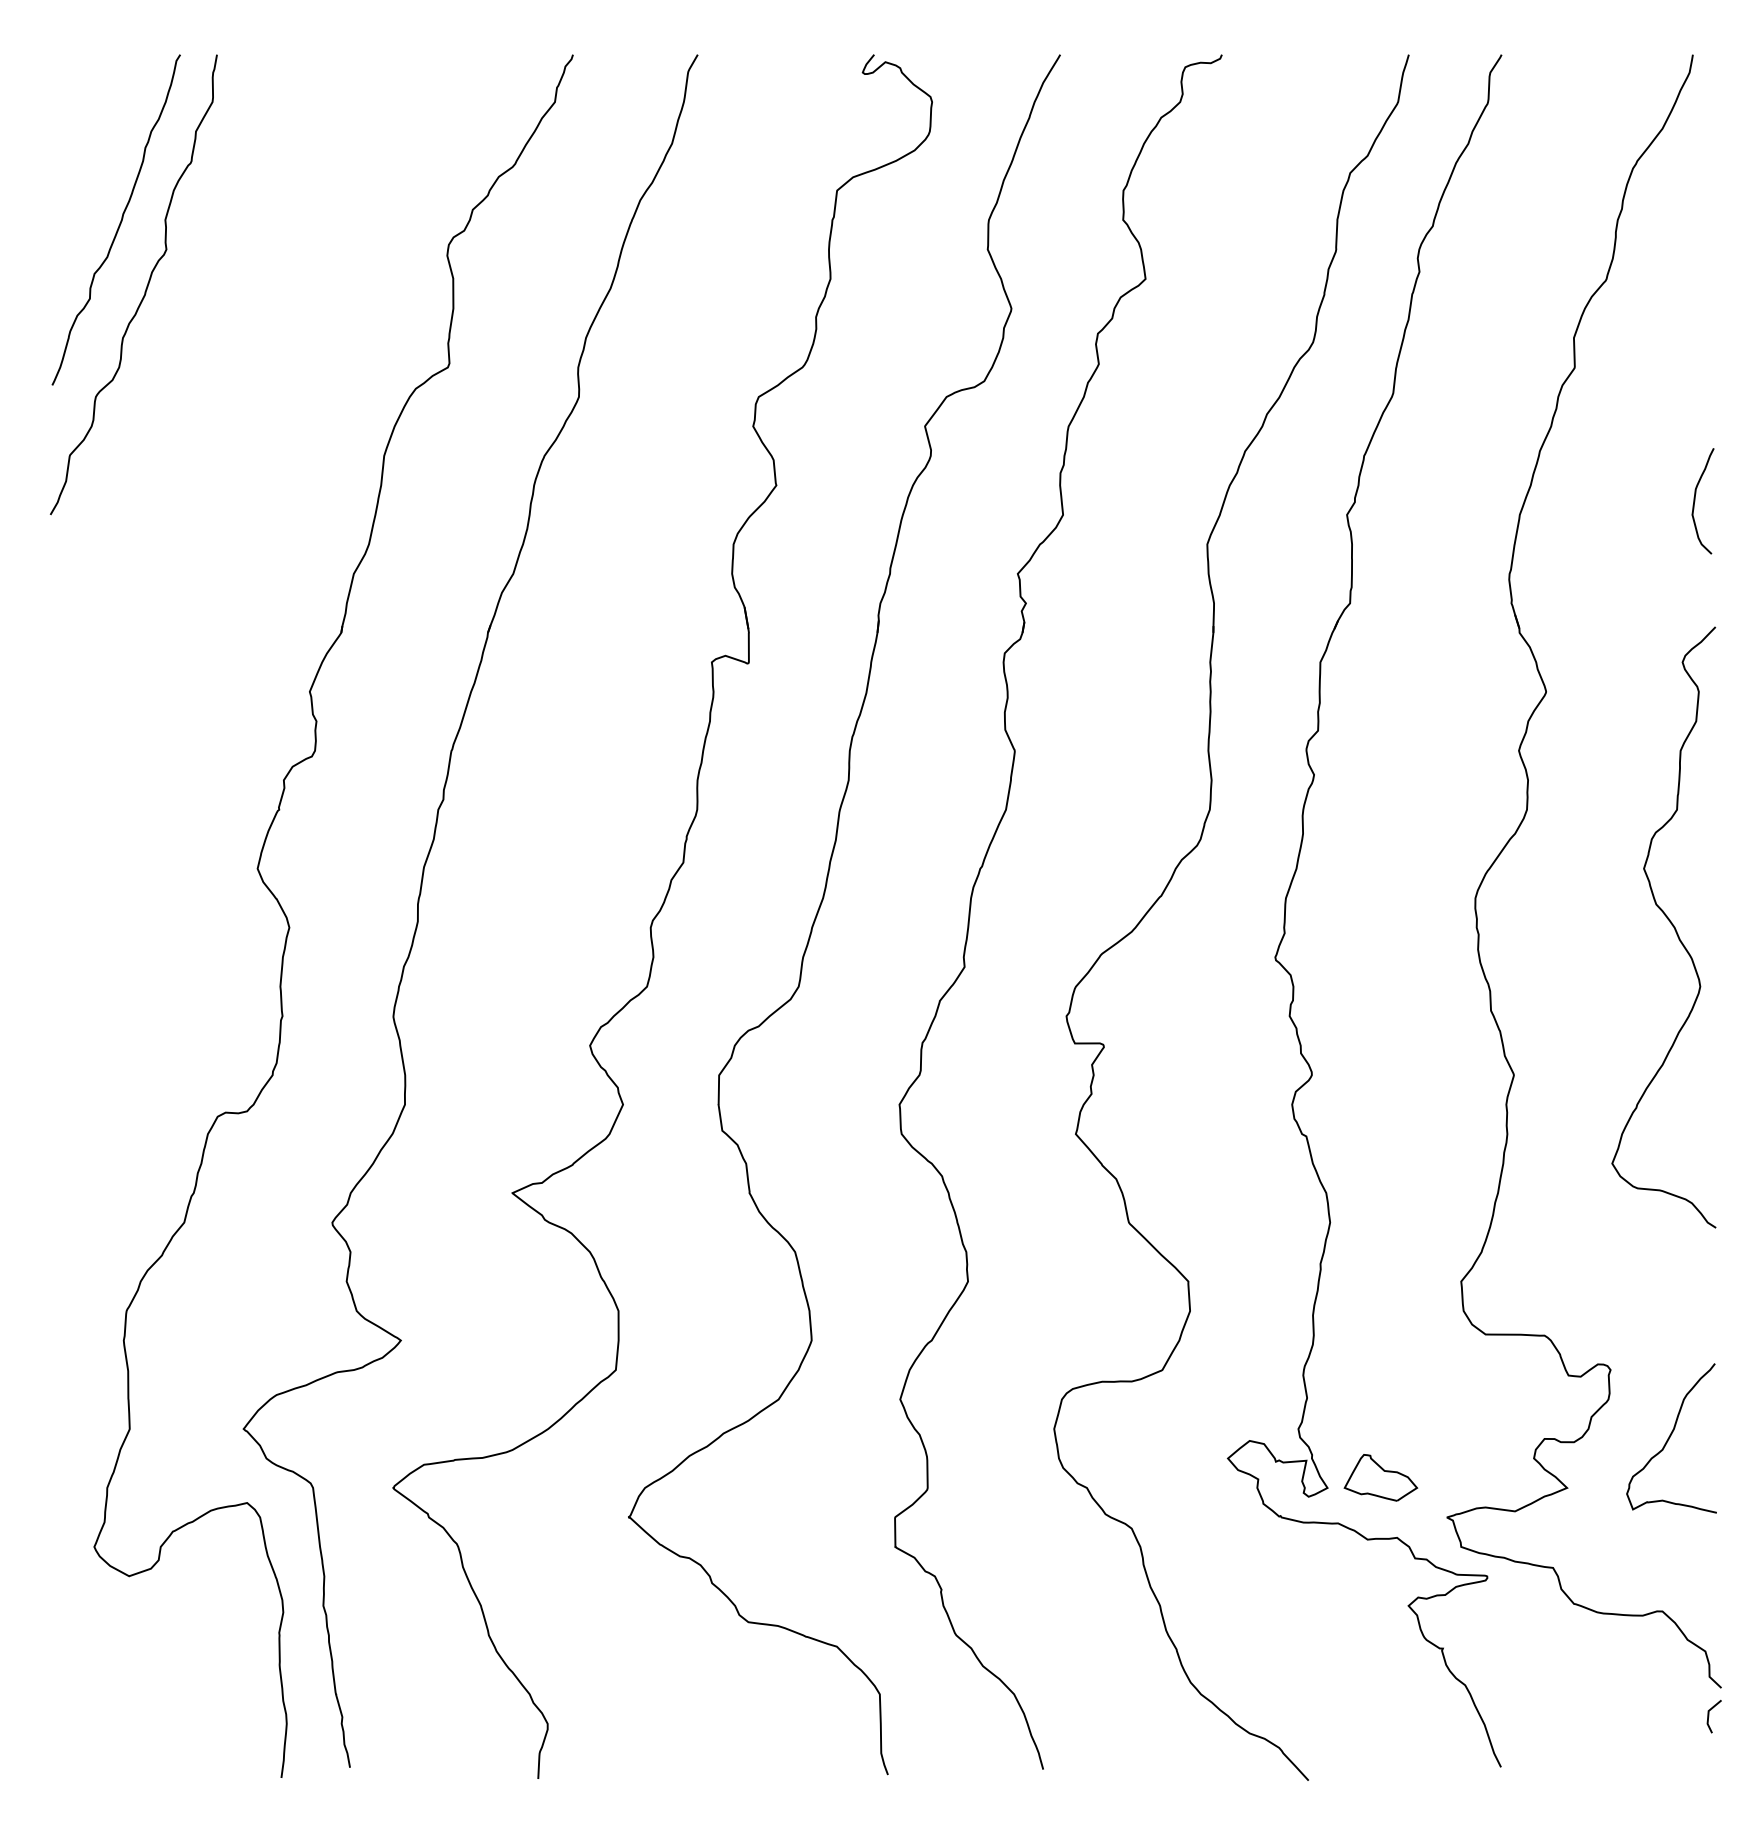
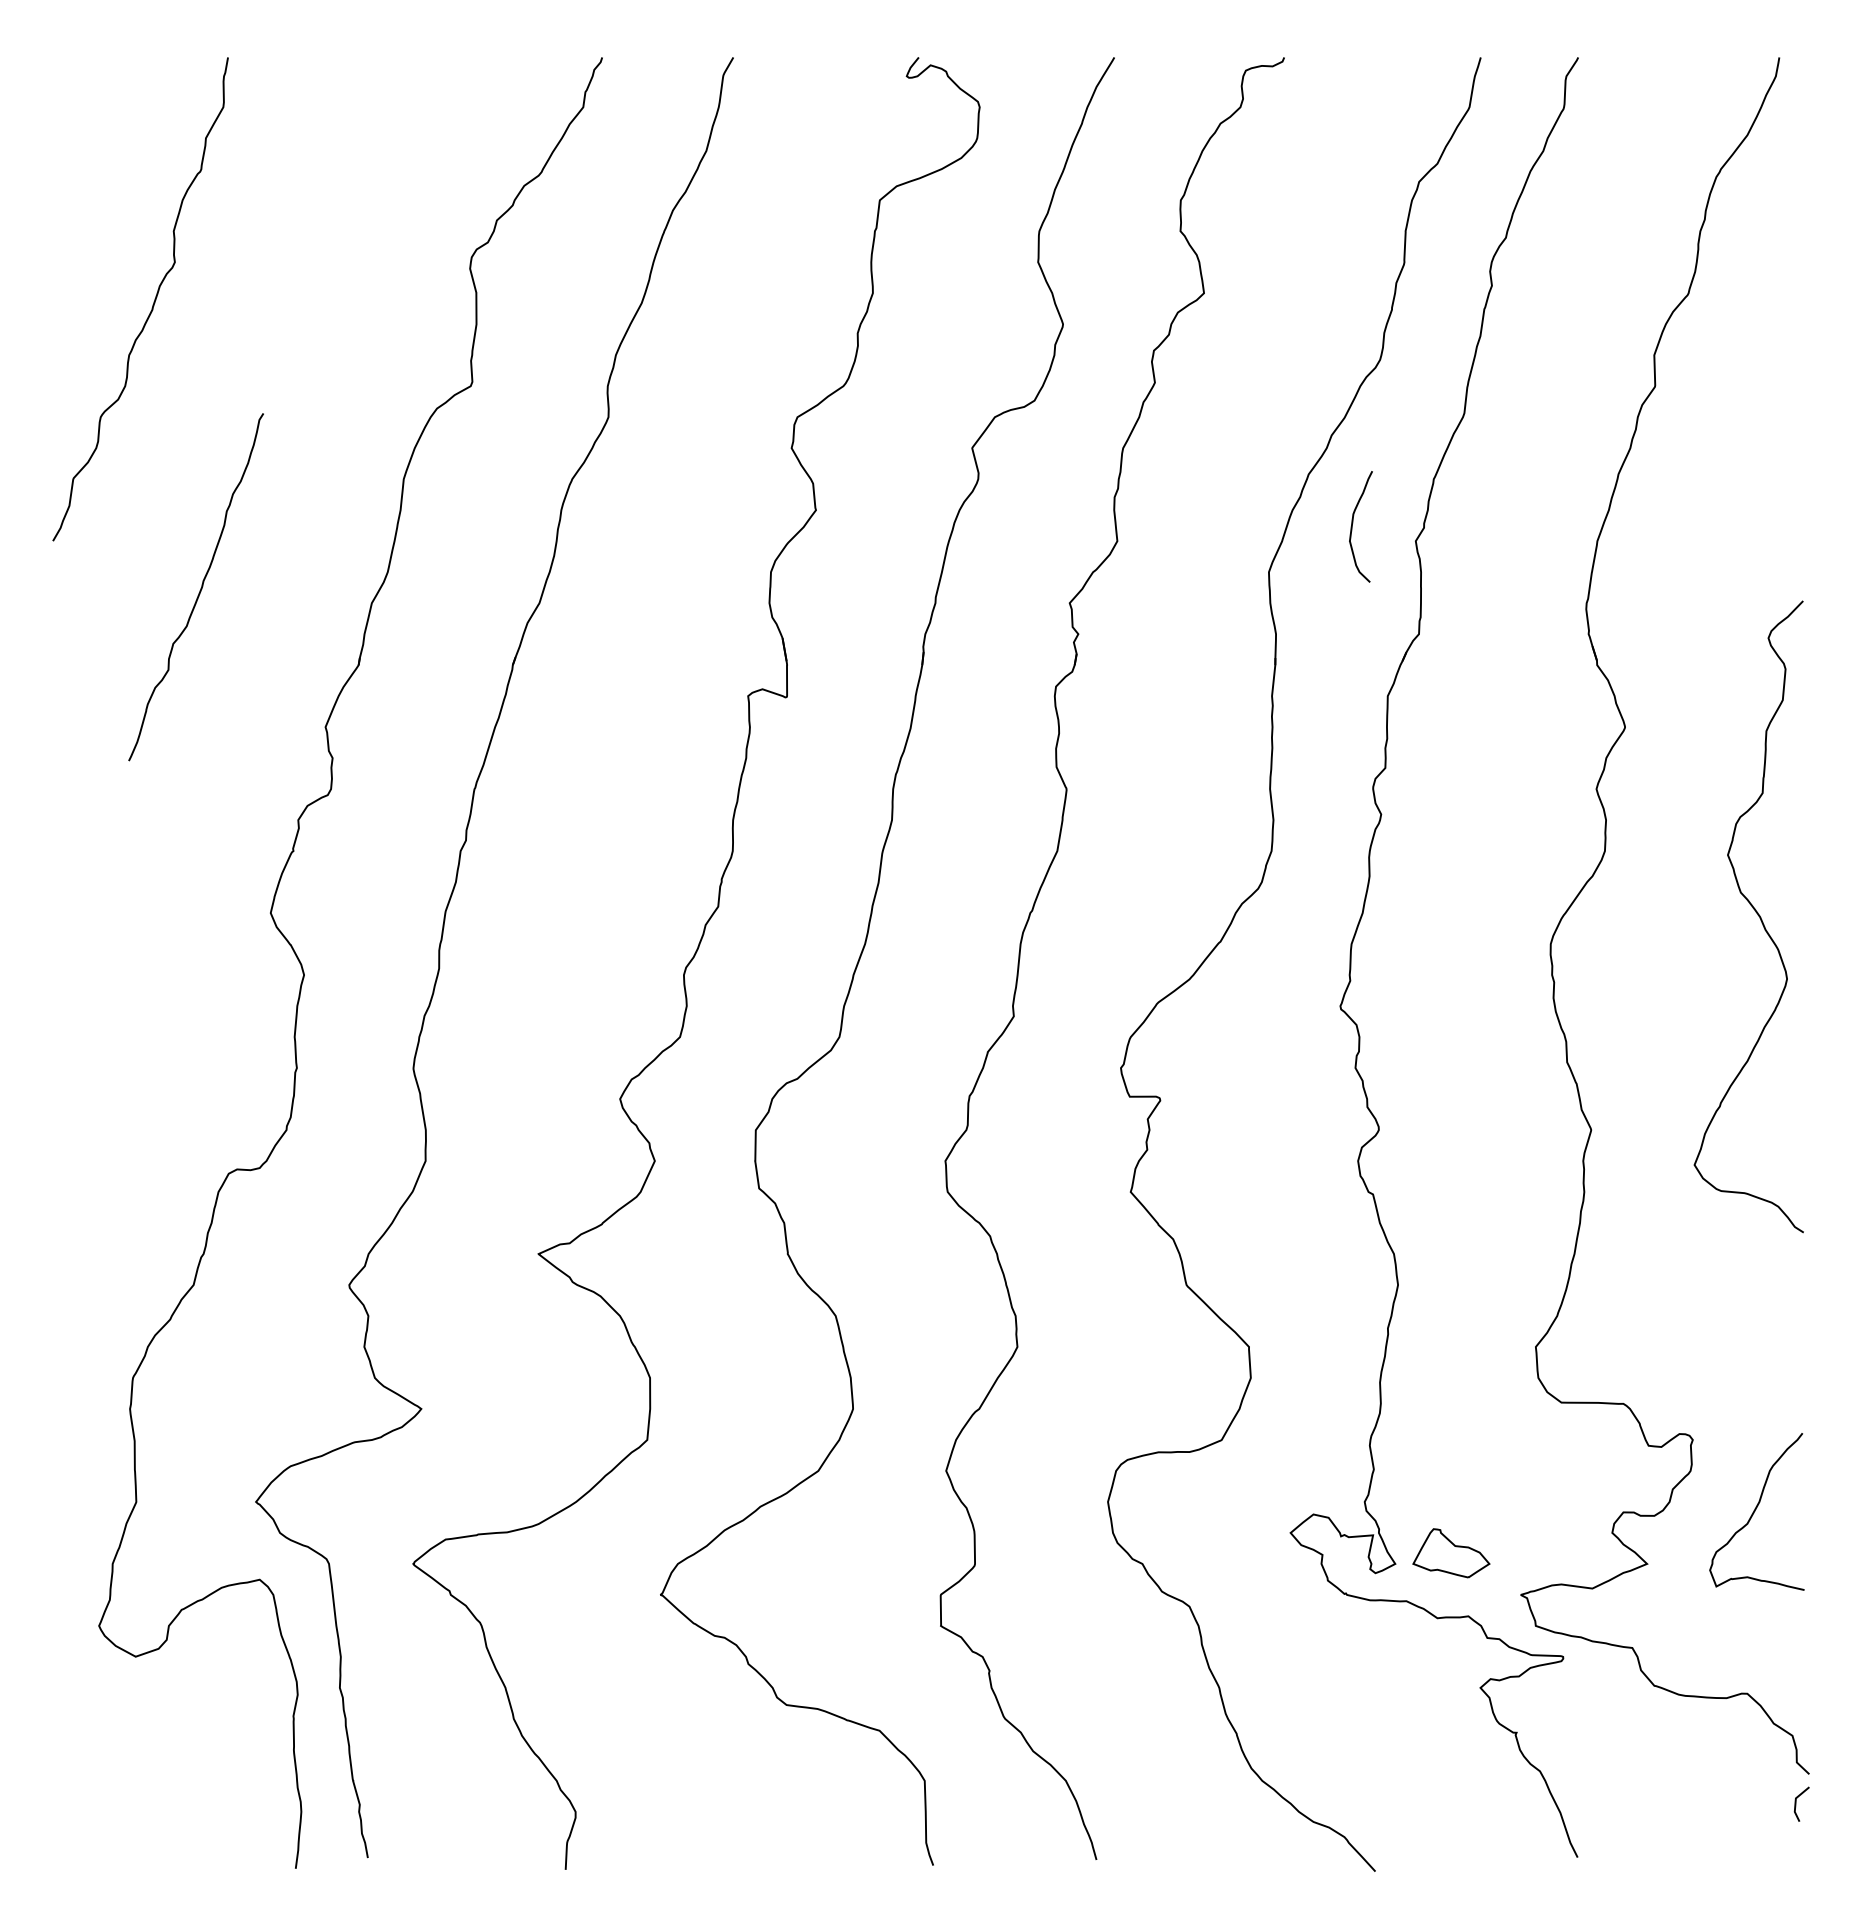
curve: (119, 223) -> (199, 590), moved
curve: (1695, 498) -> (1353, 523), moved
curve: (1670, 923) -> (1755, 912), moved

